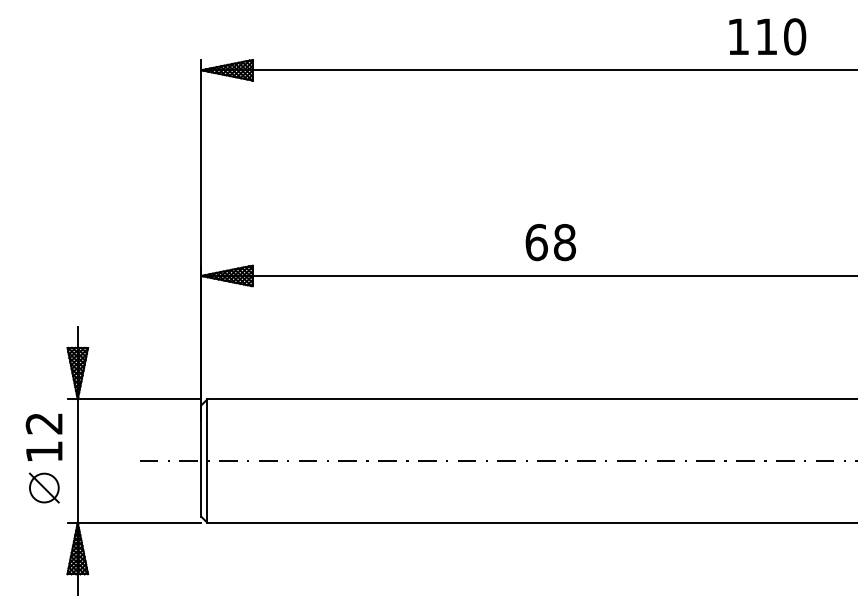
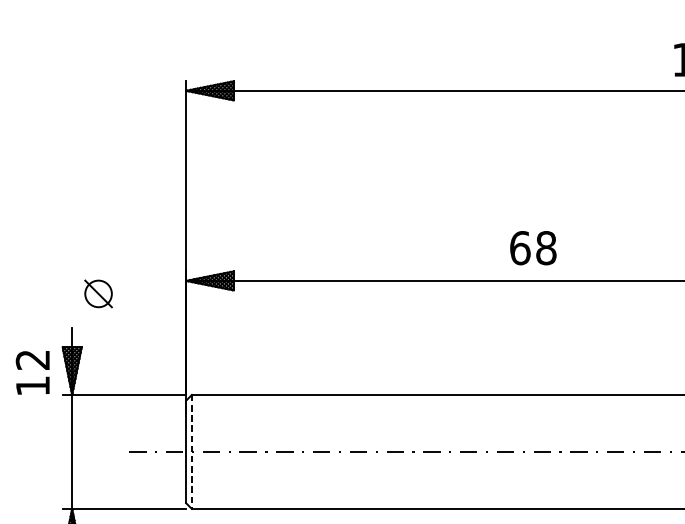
text: (550, 242) -> (533, 248), moved
text: (43, 436) -> (32, 371), moved
line: (207, 461) -> (192, 452), solid -> dashed
part: (43, 487) -> (97, 293), moved

